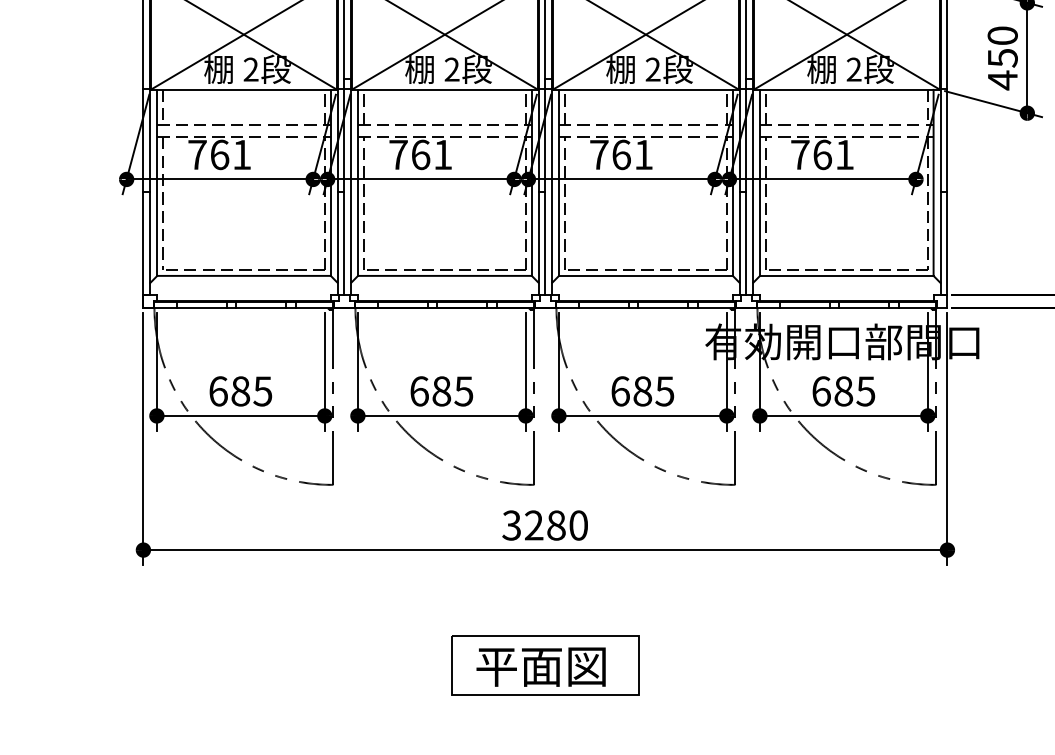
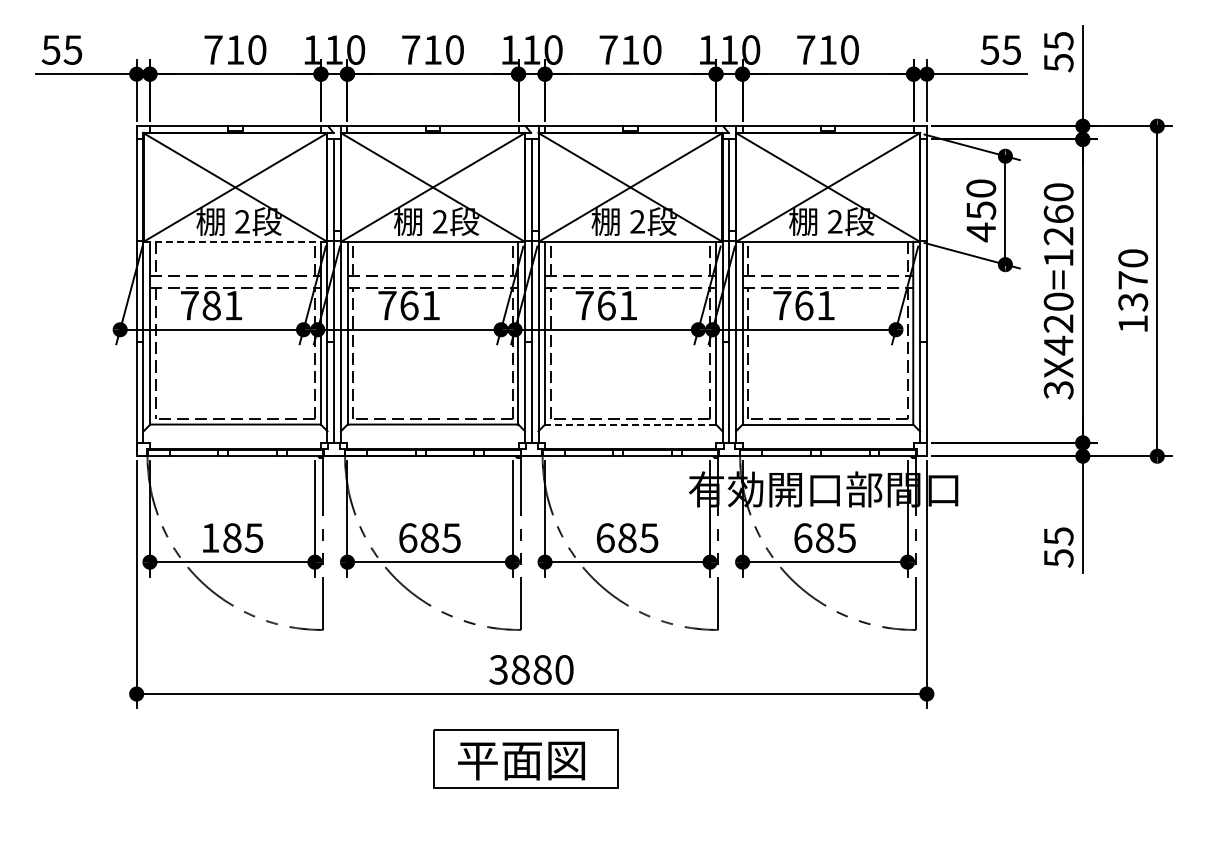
line: (243, 89) -> (235, 241), solid -> dashed
text: (219, 154) -> (211, 305), 761 -> 781
line: (645, 275) -> (630, 424), solid -> dashed
text: (218, 390) -> (210, 537), 685 -> 185
text: (533, 525) -> (520, 669), 3280 -> 3880
part: (545, 664) -> (525, 758), moved

